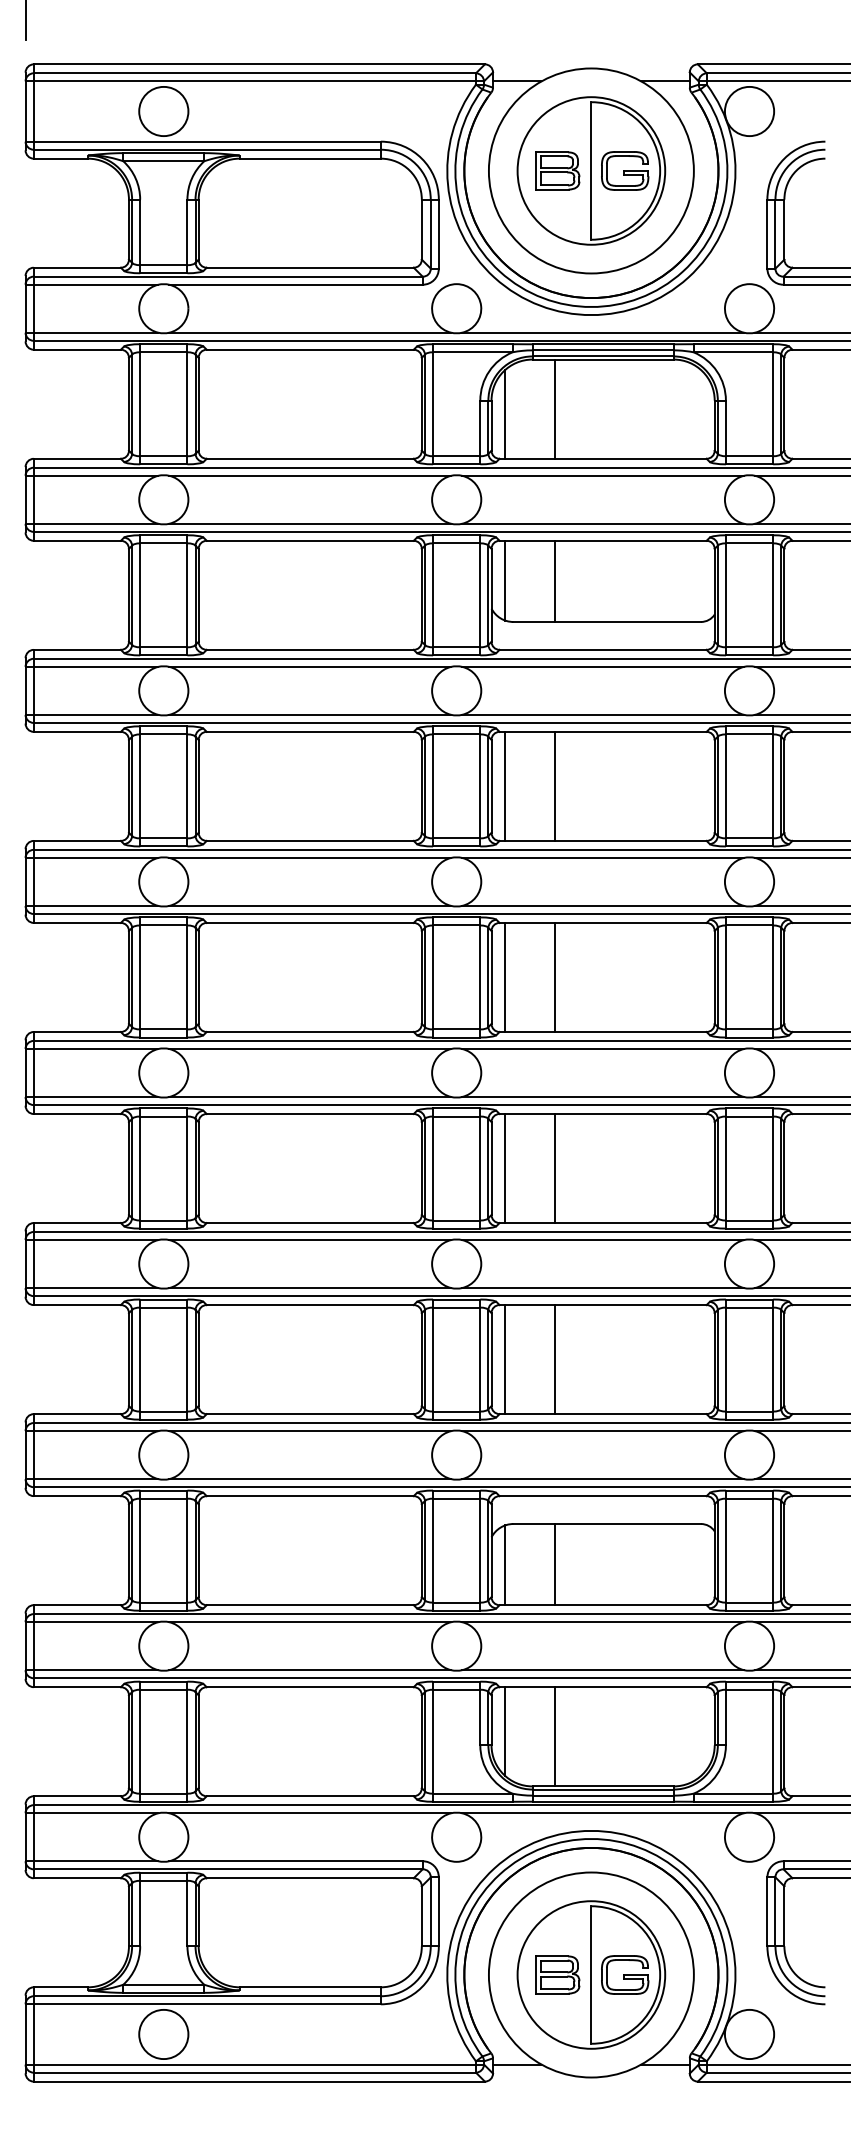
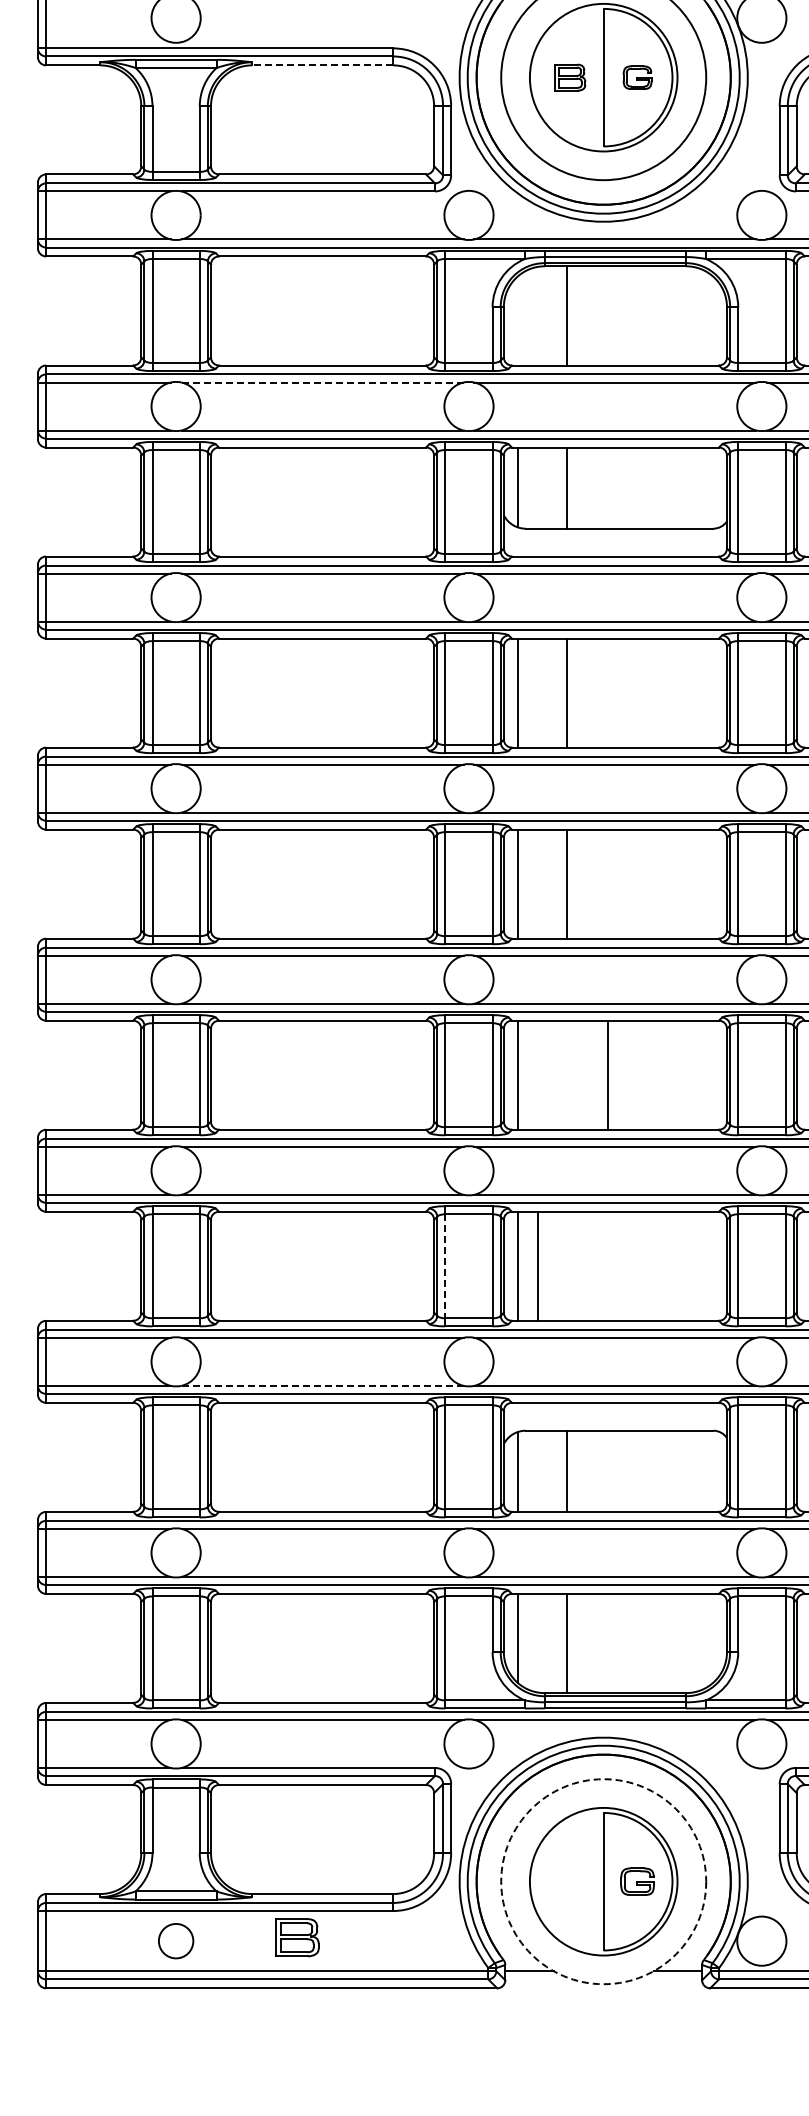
line: (310, 158) -> (322, 65), solid -> dashed
part: (557, 170) -> (569, 77), size x0.7
part: (625, 170) -> (637, 77), size x0.6
line: (505, 413) -> (517, 320), removed
line: (310, 475) -> (322, 382), solid -> dashed
line: (554, 1168) -> (607, 1075), moved
line: (433, 1359) -> (445, 1266), solid -> dashed
line: (554, 1359) -> (537, 1266), moved
line: (309, 1479) -> (321, 1386), solid -> dashed
part: (557, 1974) -> (296, 1937), moved
circle: (590, 1974) -> (602, 1881), solid -> dashed
part: (625, 1974) -> (637, 1881), size x0.7
circle: (163, 2034) -> (175, 1941), size x0.7

